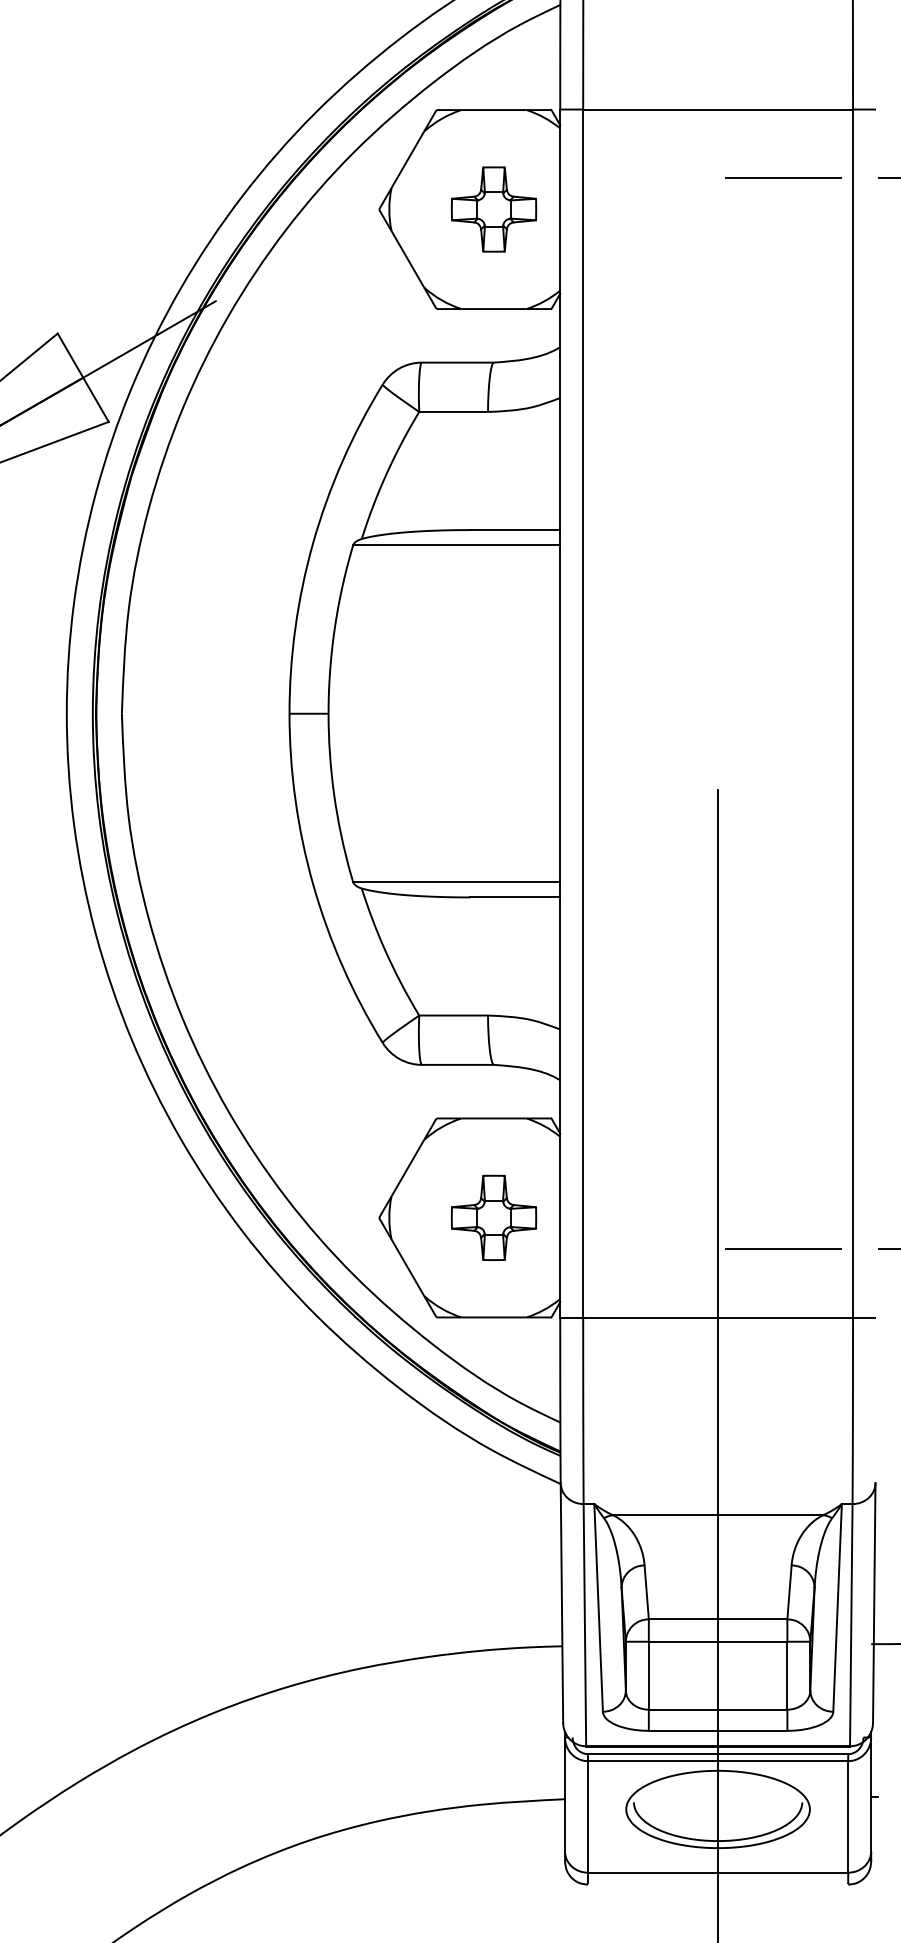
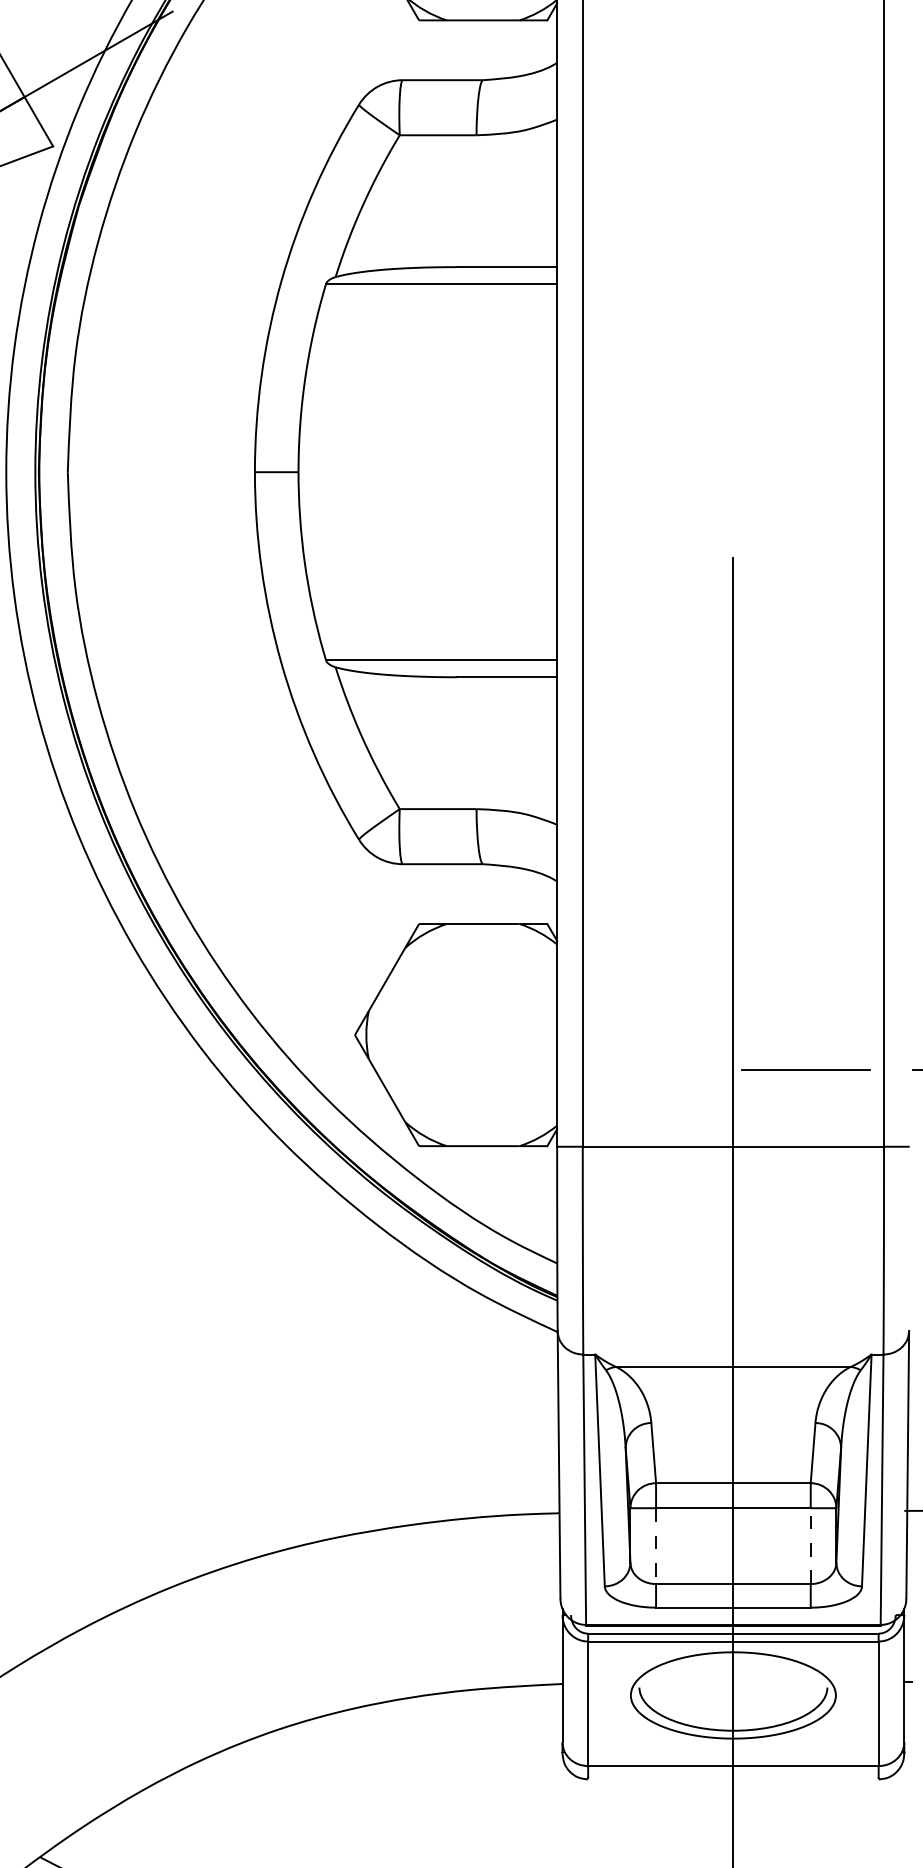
part: (493, 1217) -> (482, 1034), removed
line: (648, 1675) -> (655, 1545), solid -> dashed
line: (787, 1675) -> (810, 1545), solid -> dashed

